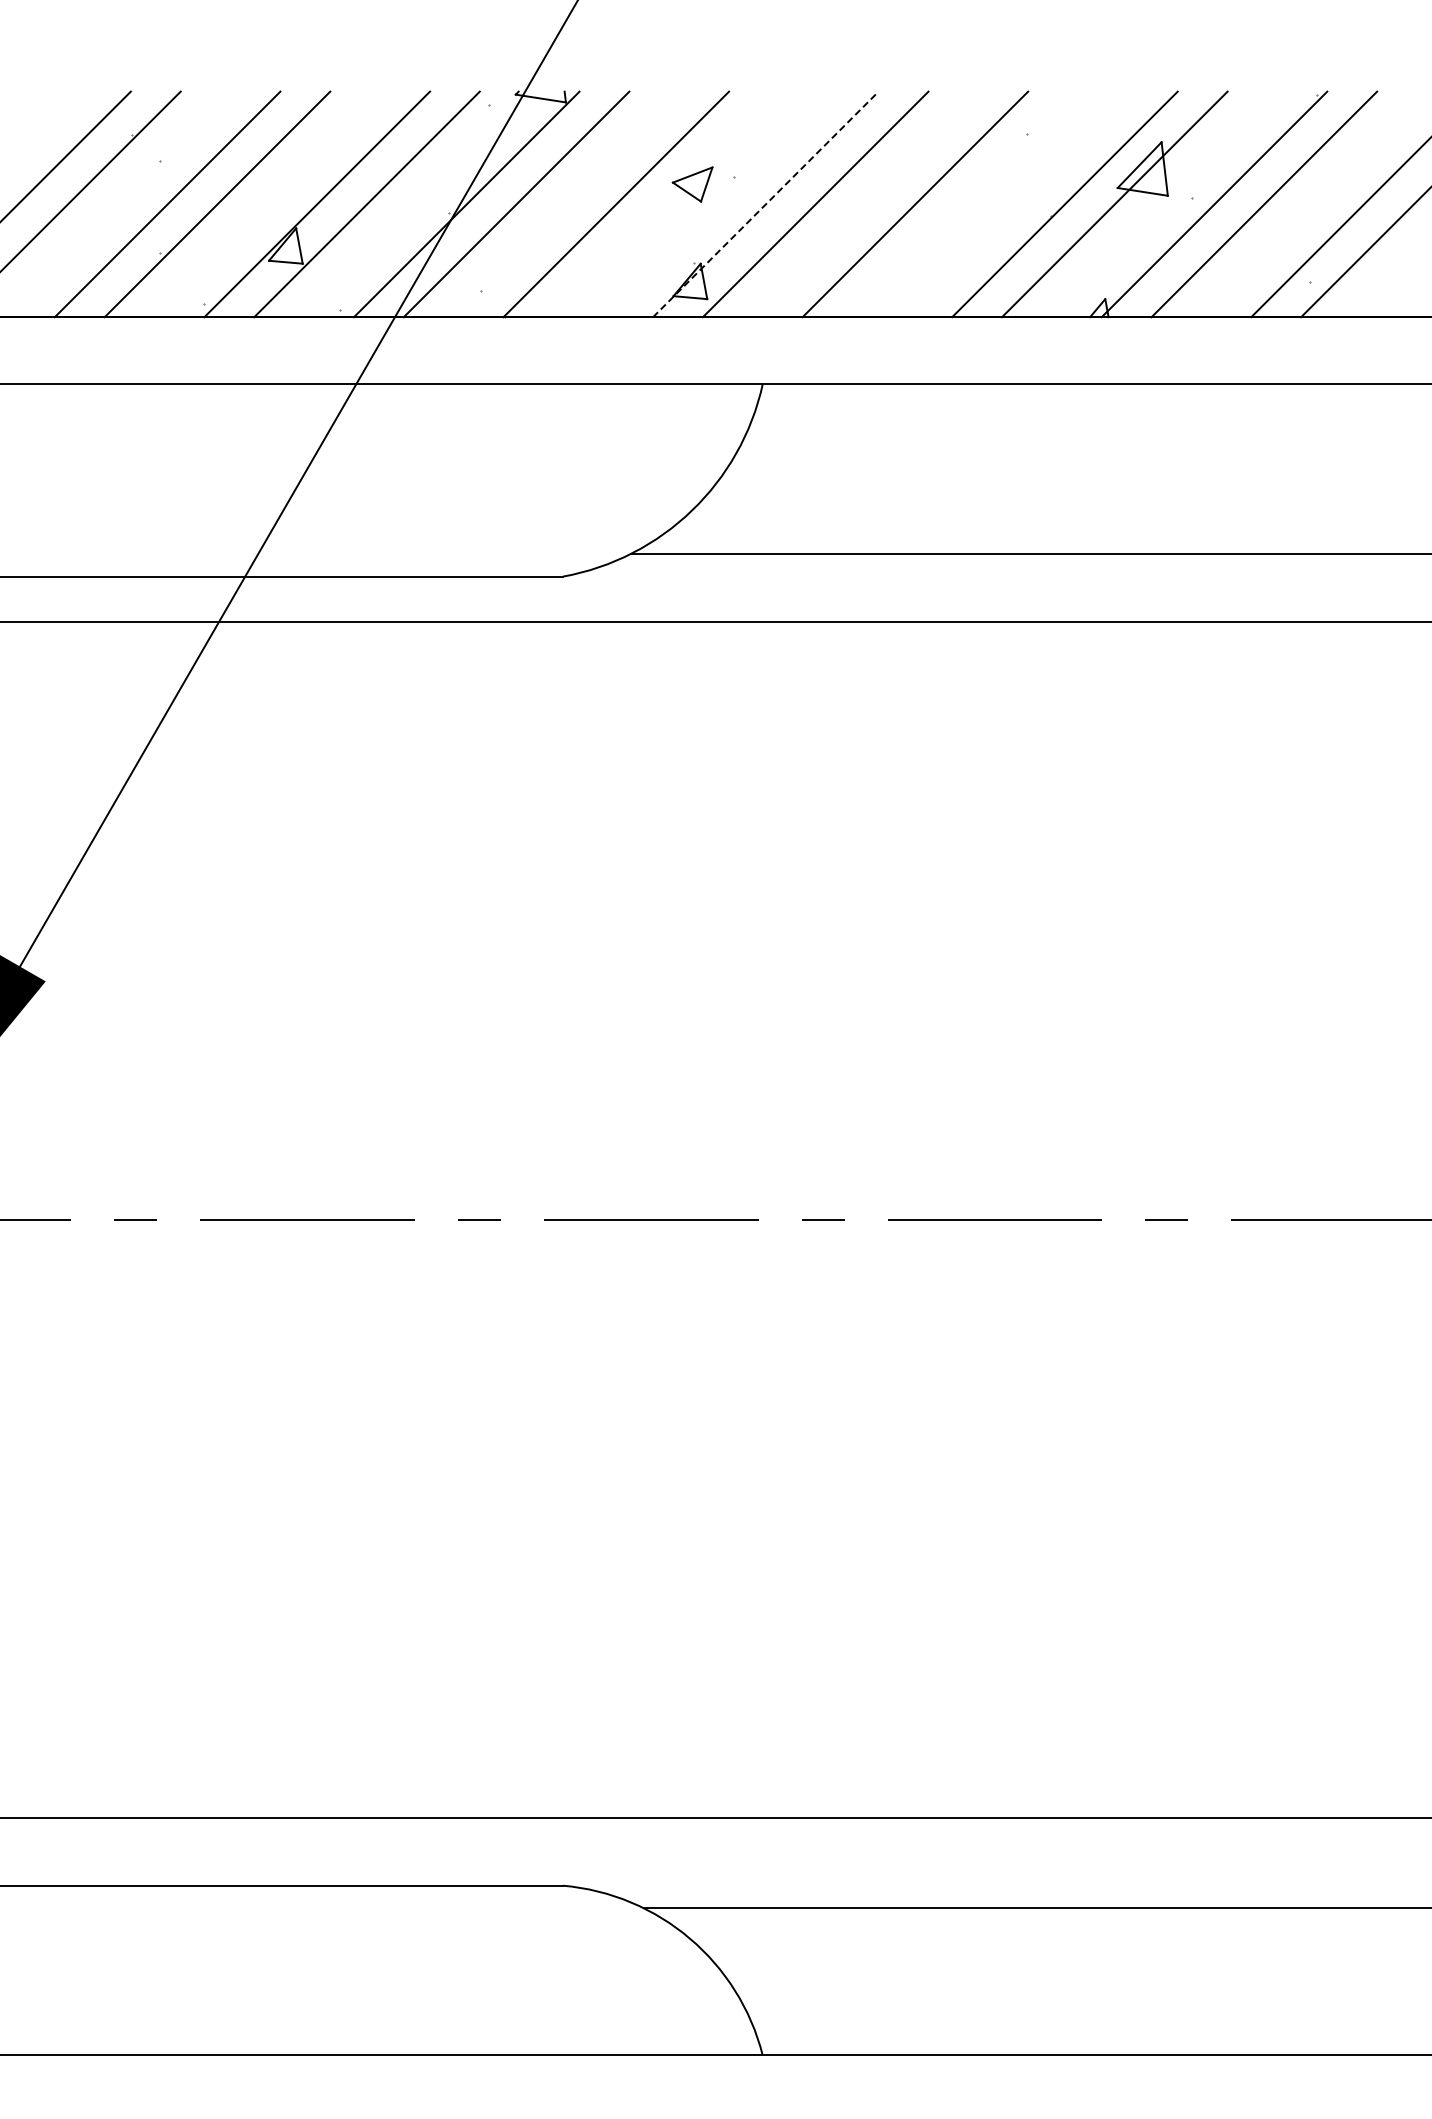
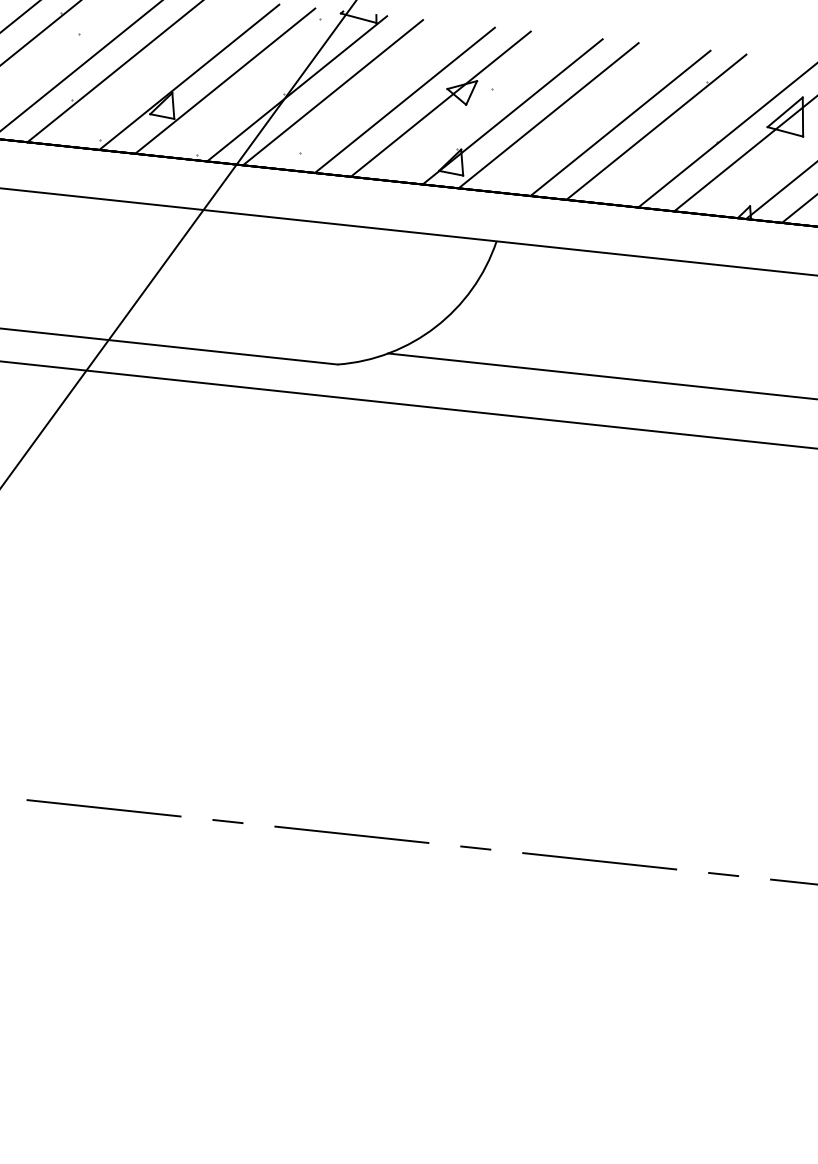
line: (665, 204) -> (440, 104), added
line: (765, 204) -> (512, 111), dashed -> solid
line: (965, 204) -> (656, 127), added

